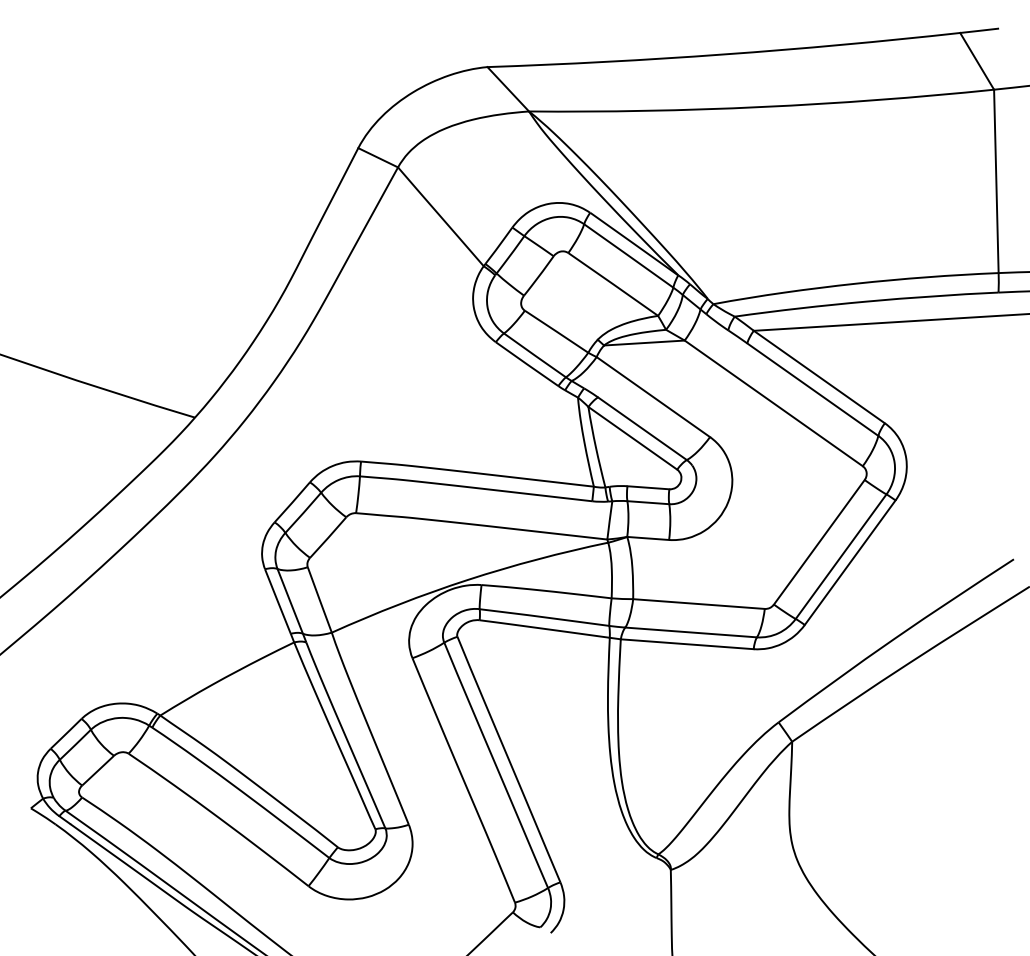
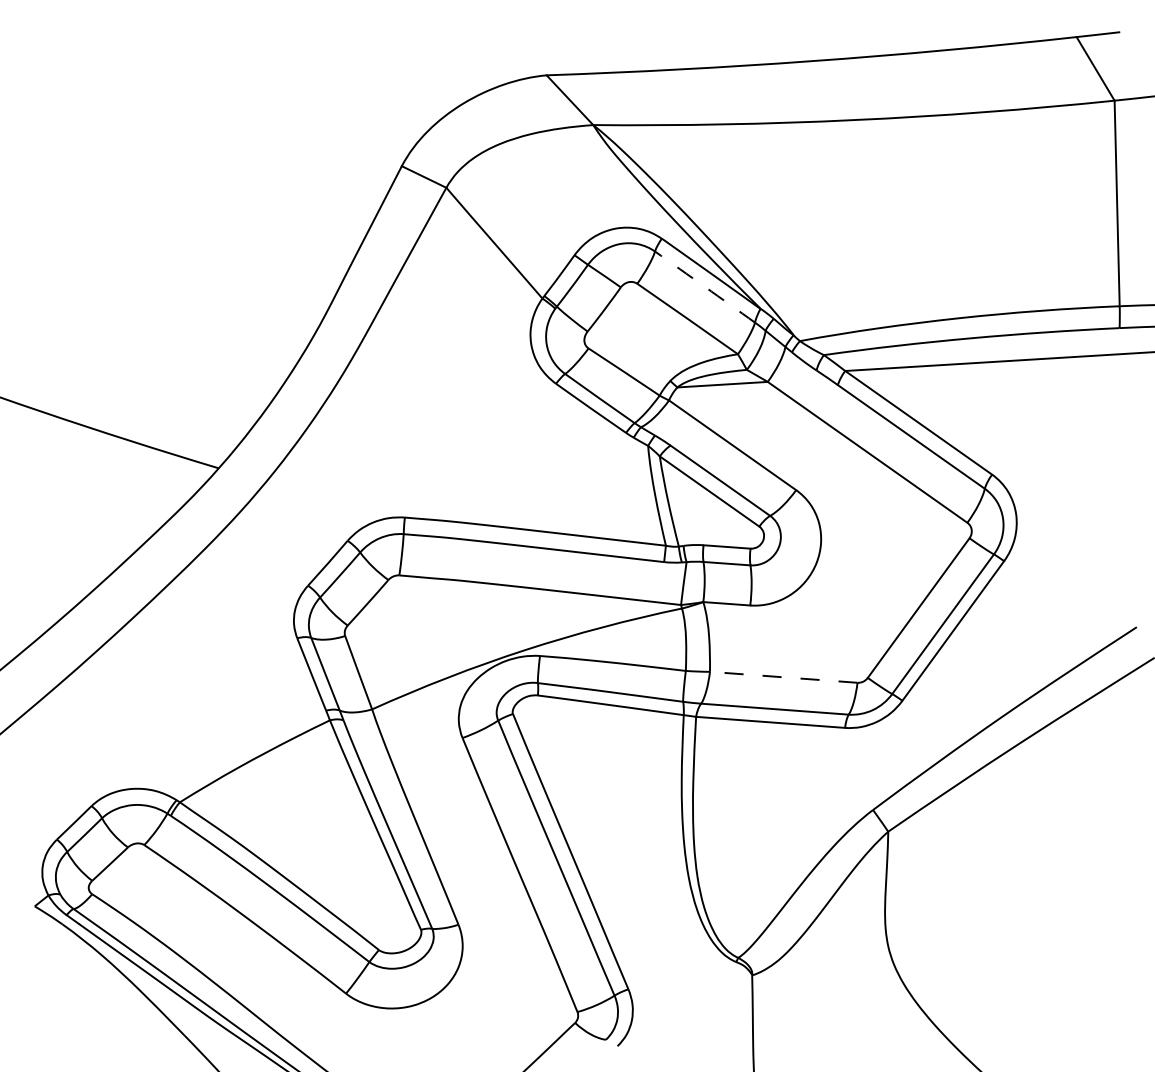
arc: (628, 255) -> (704, 286), solid -> dashed
line: (698, 604) -> (783, 677), solid -> dashed

